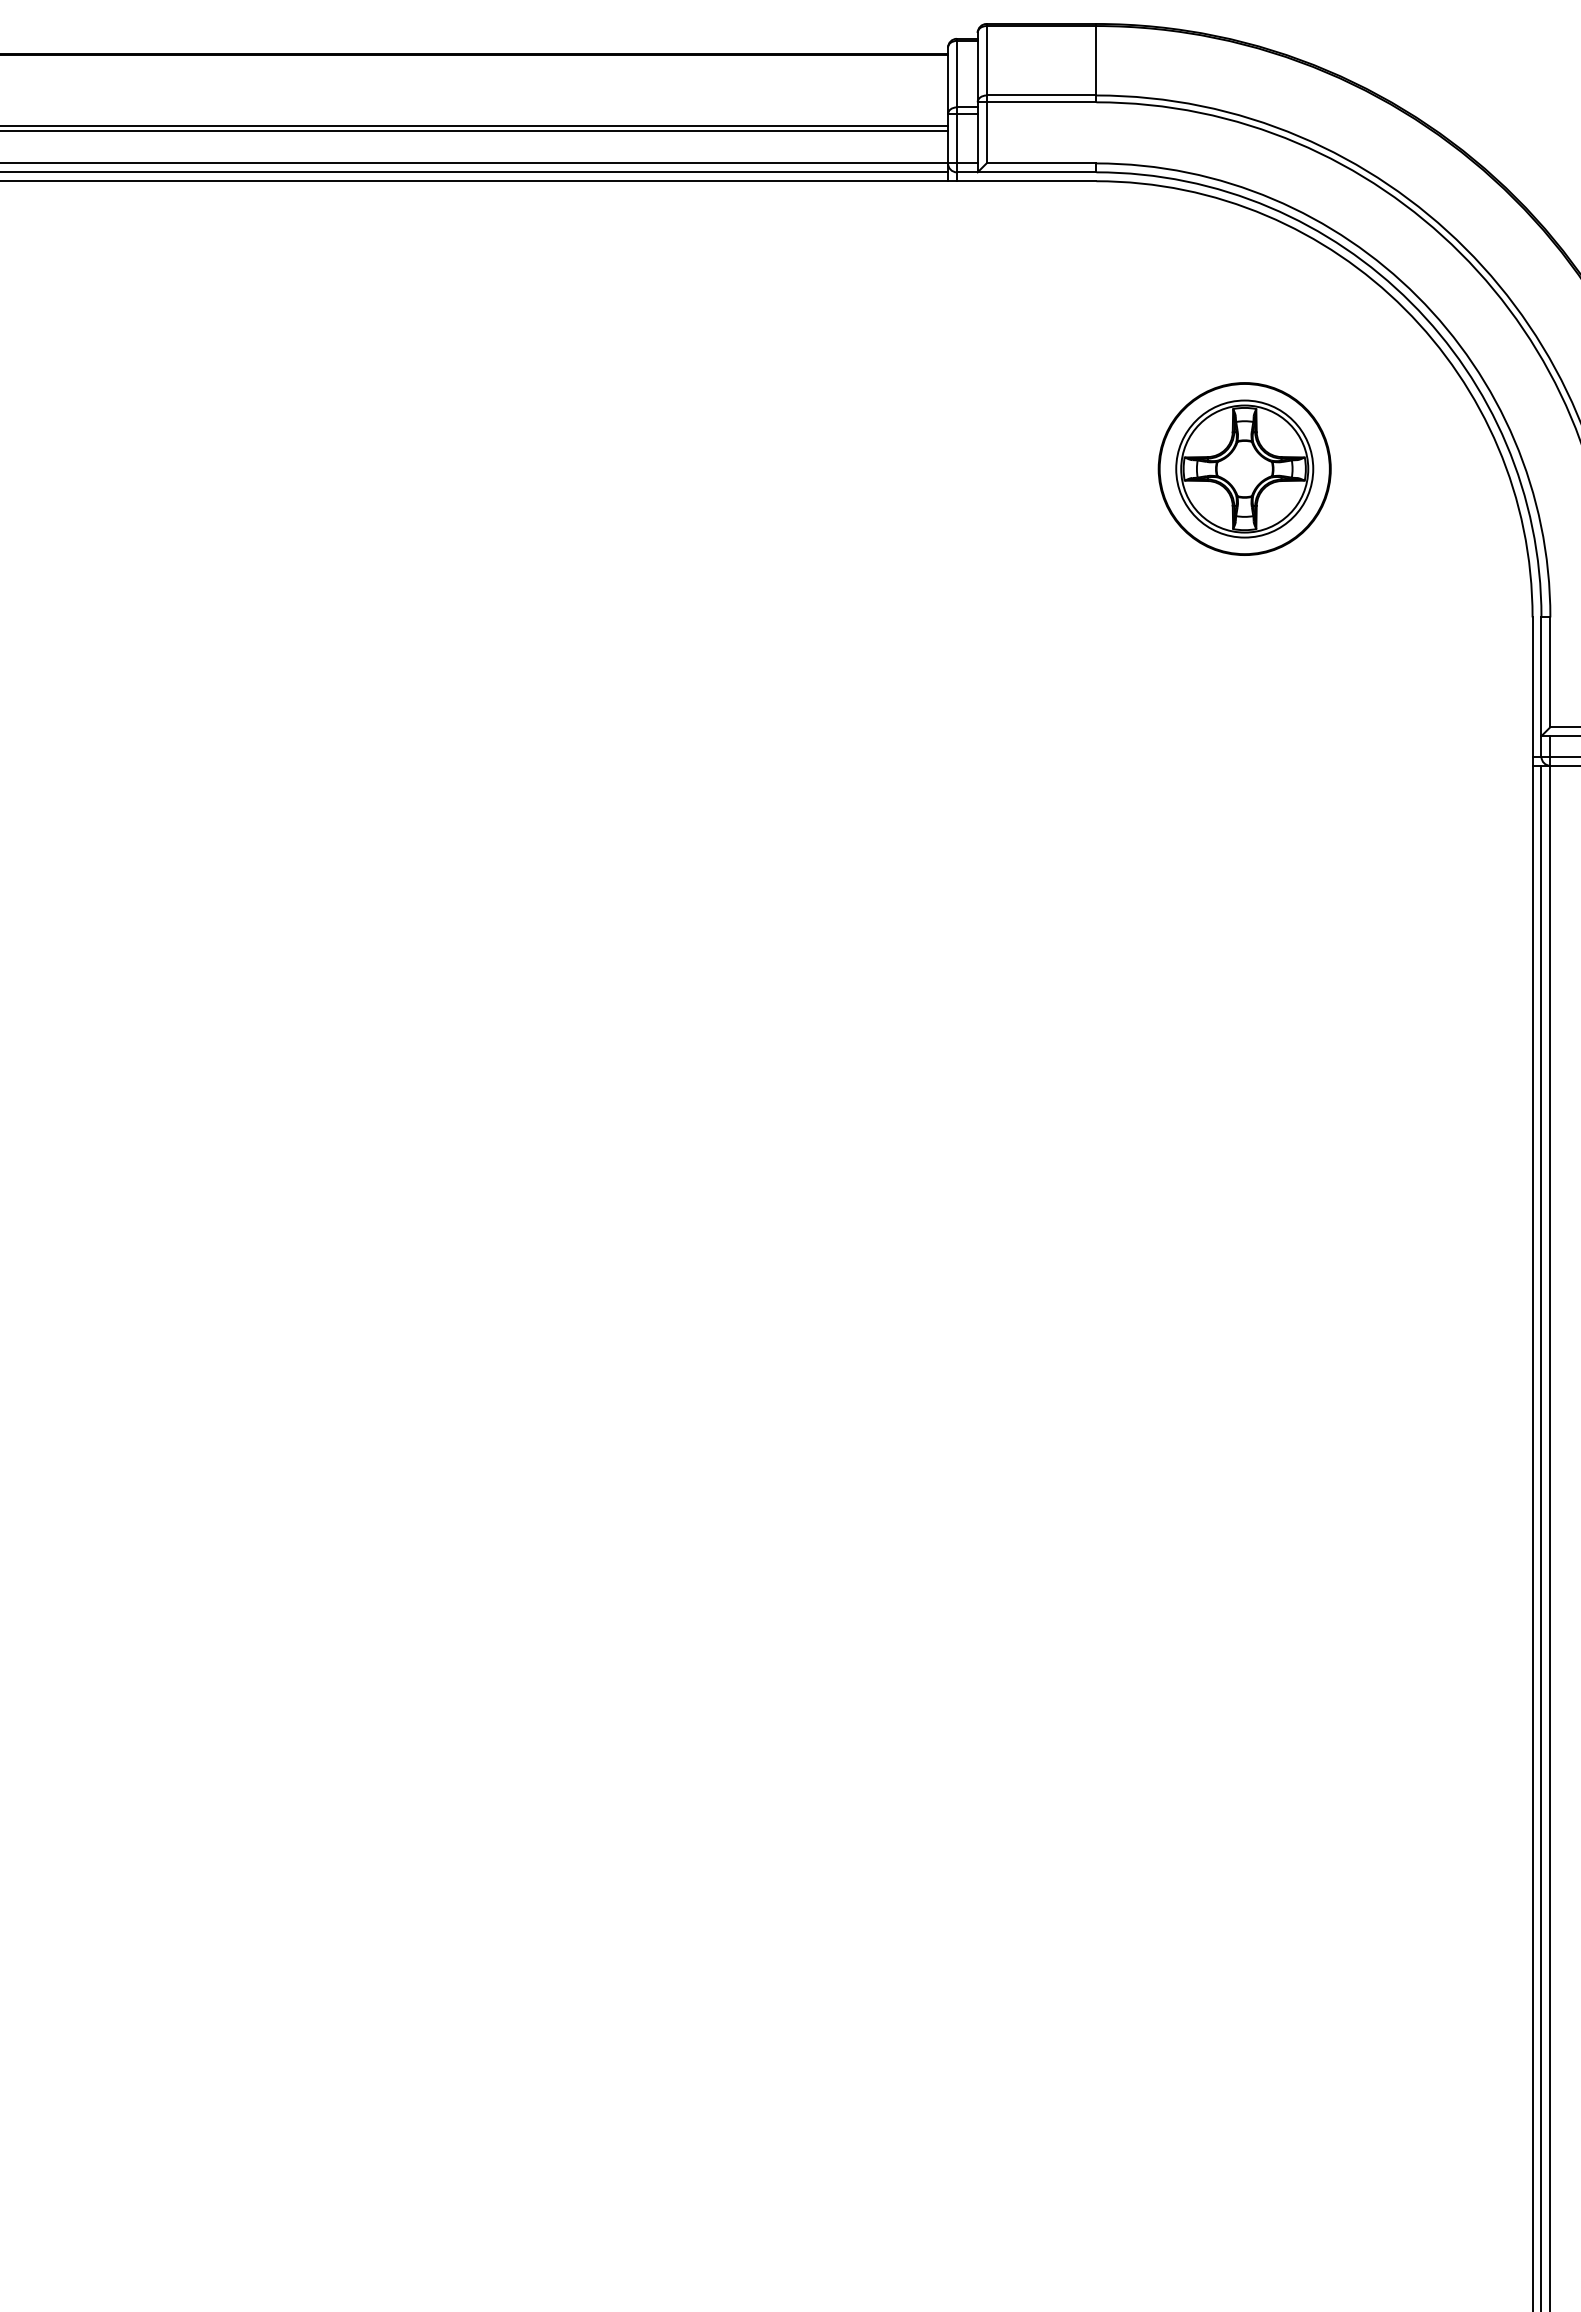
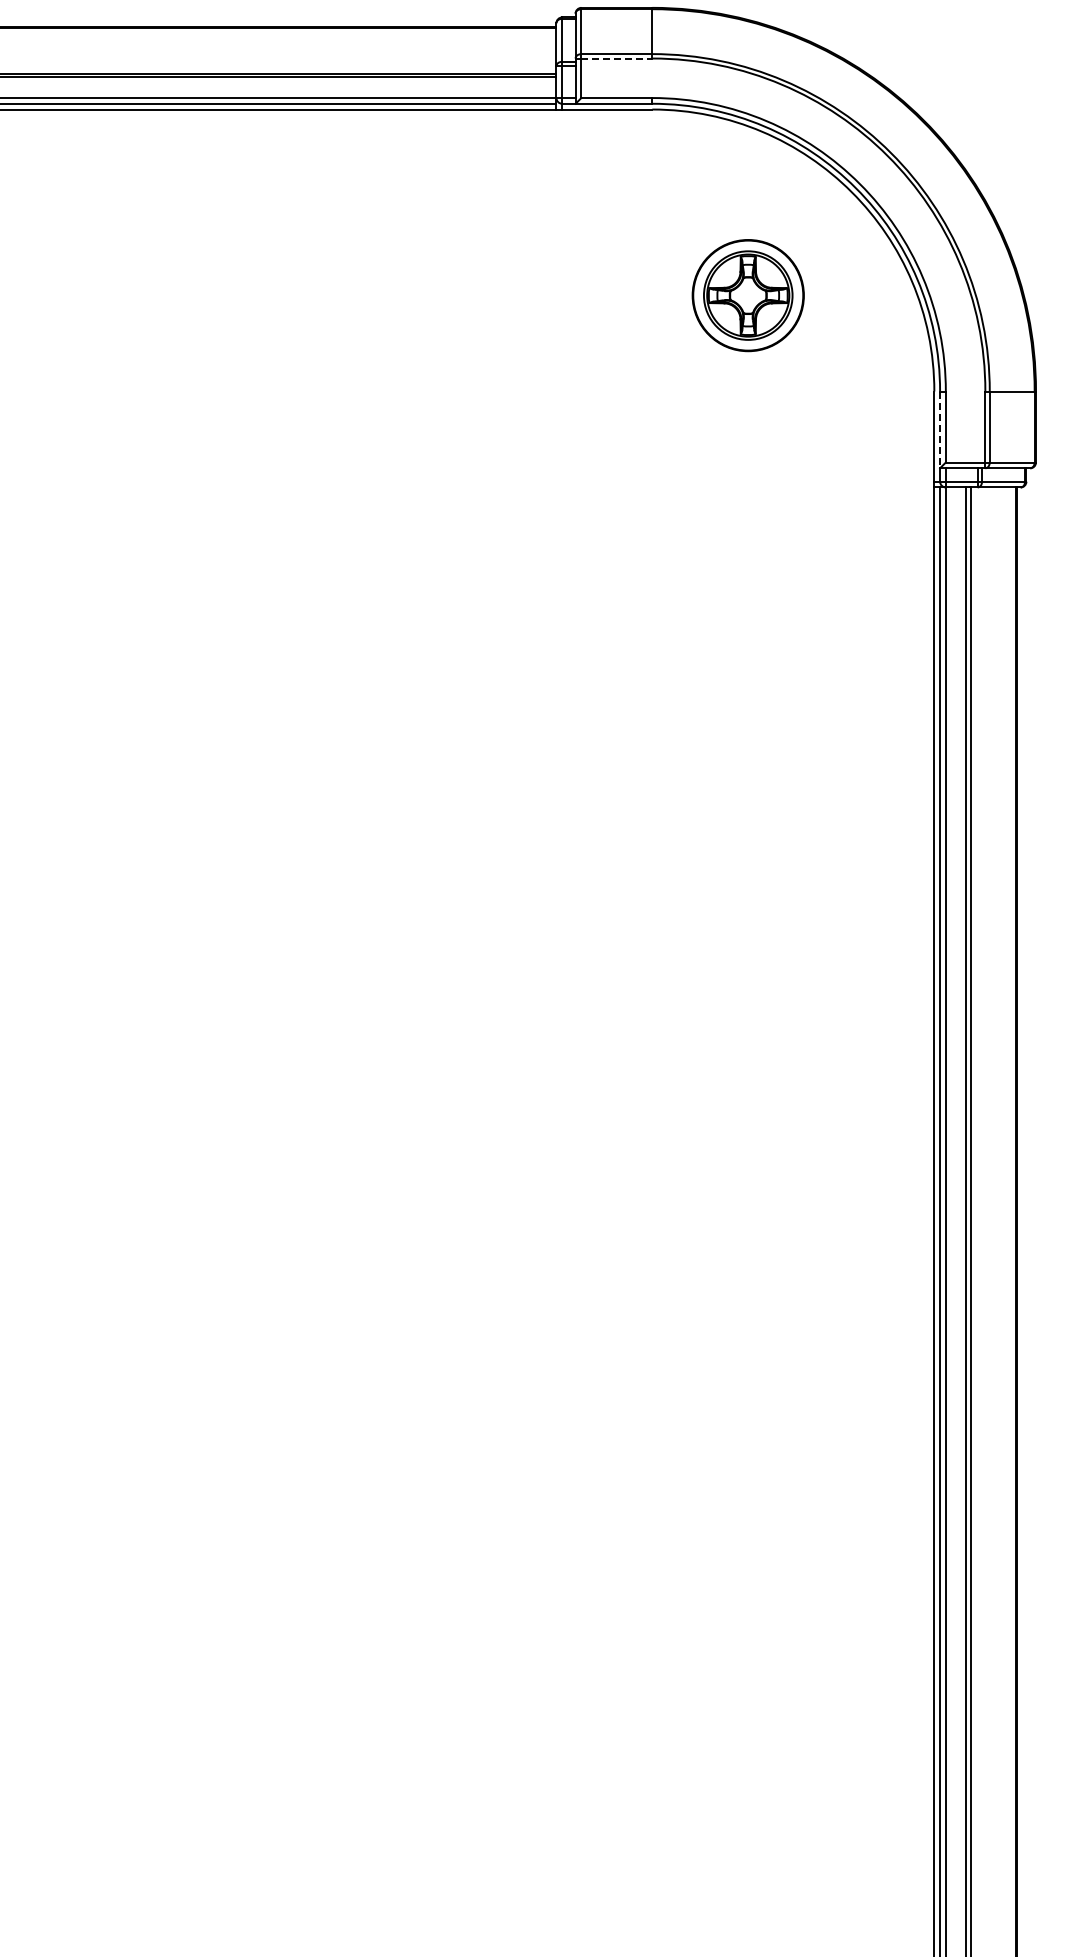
line: (1042, 102) -> (617, 58), solid -> dashed
line: (1542, 677) -> (940, 430), solid -> dashed

